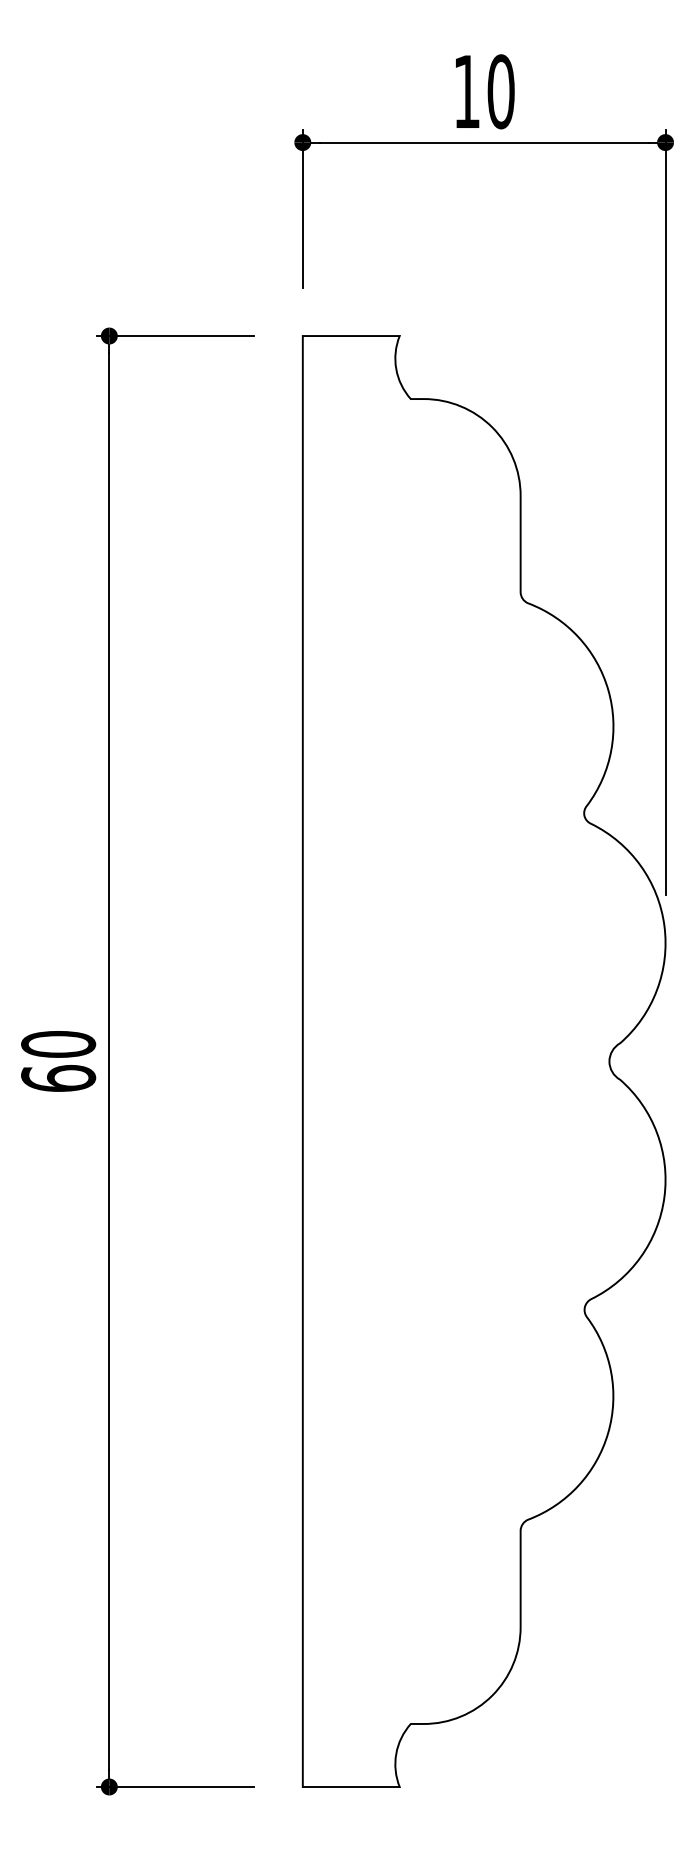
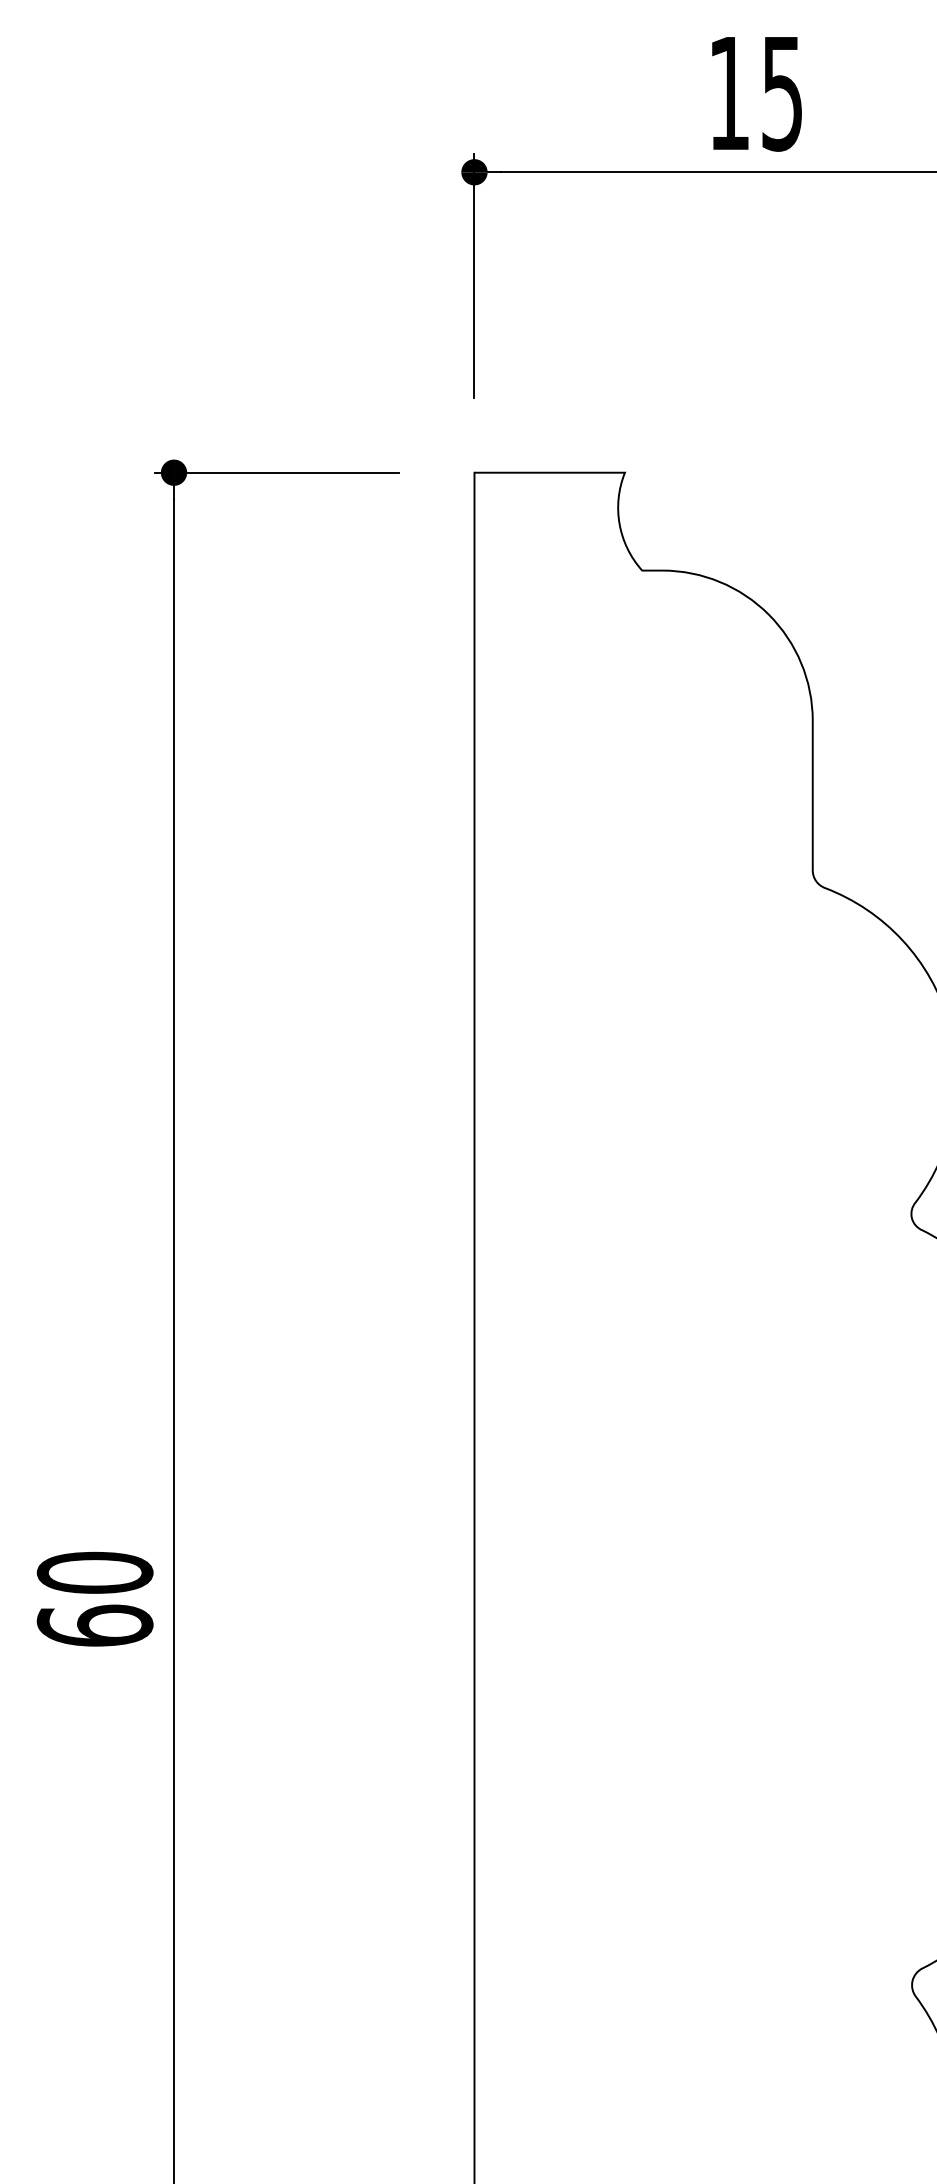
text: (500, 91) -> (781, 92), 10 -> 15

